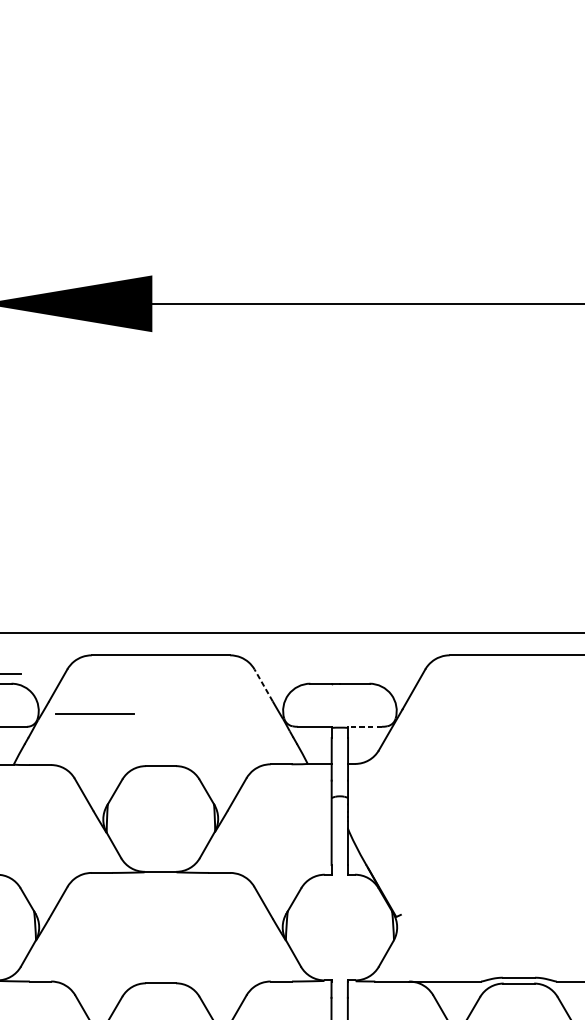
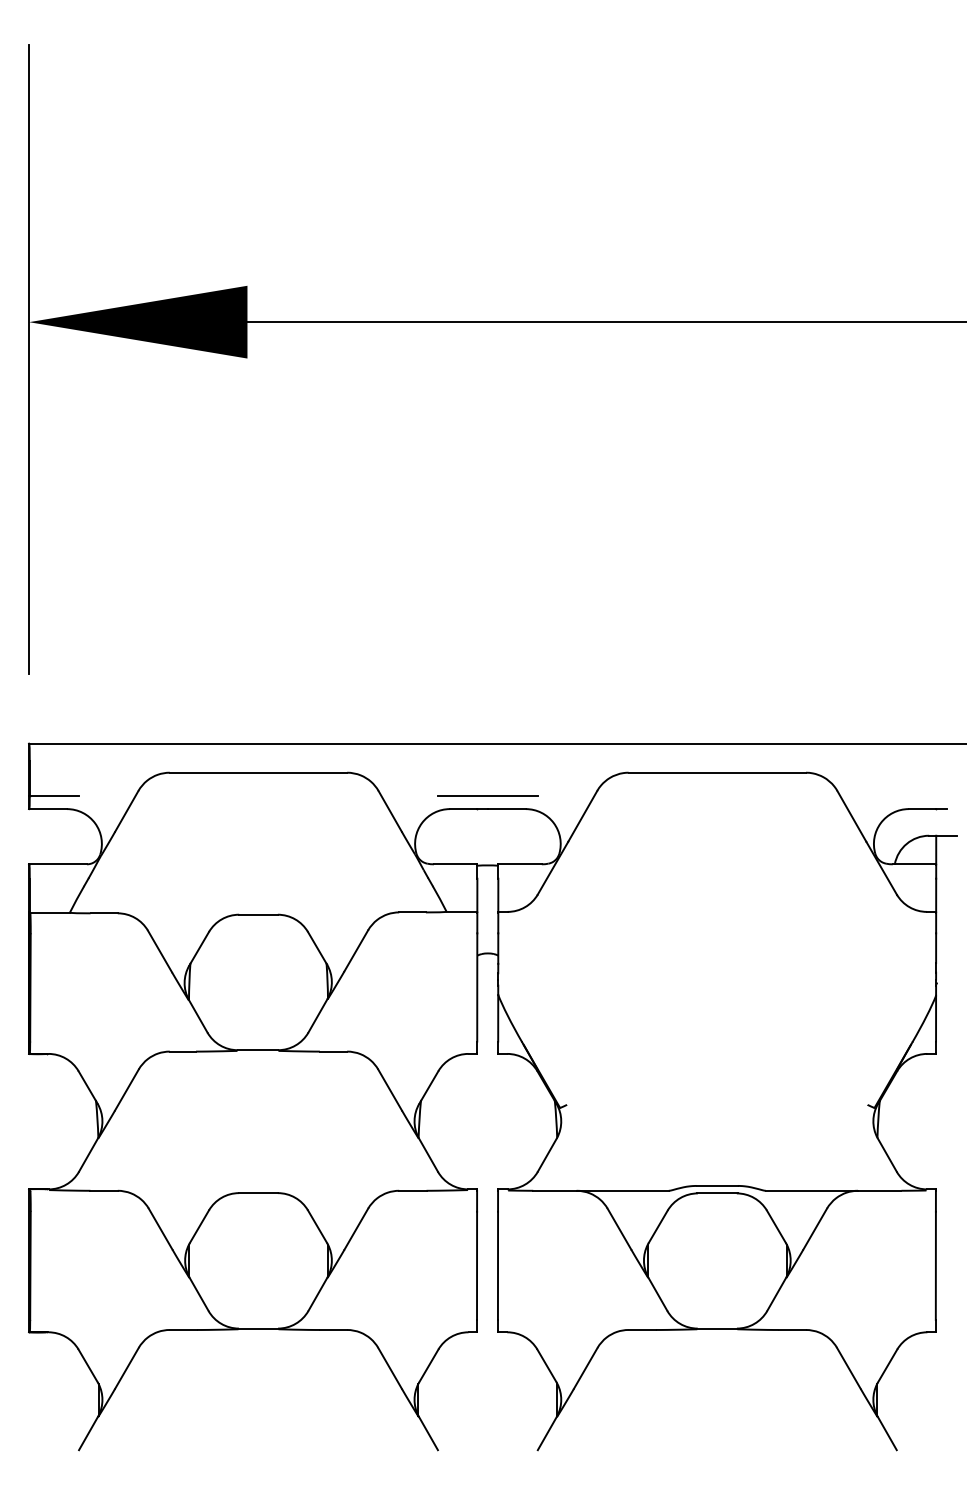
line: (263, 684) -> (389, 810), dashed -> solid
line: (94, 713) -> (487, 795), moved
line: (365, 726) -> (520, 864), dashed -> solid

